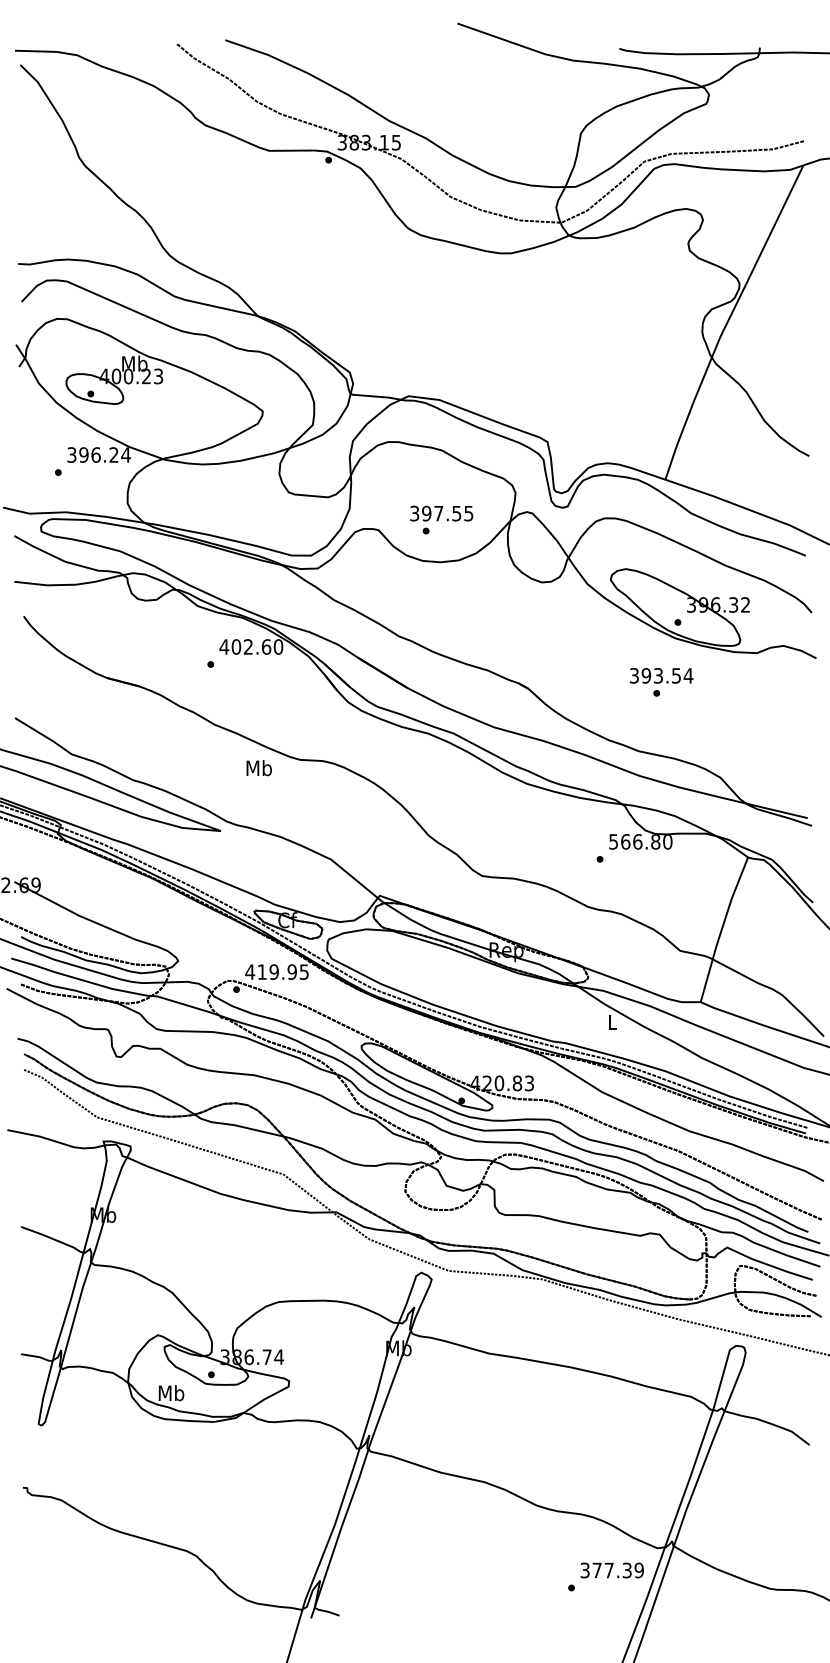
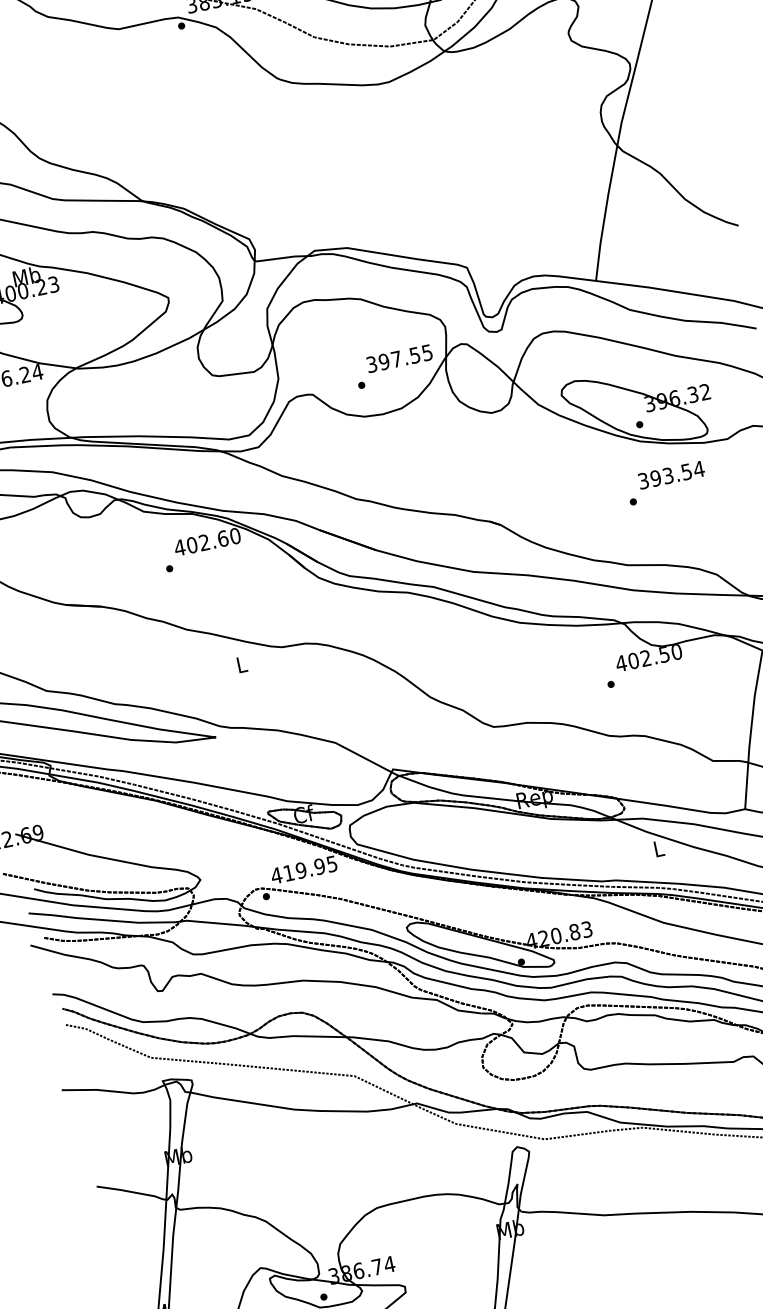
text: (441, 513) -> (399, 358), moved
text: (661, 675) -> (671, 474), moved
text: (258, 768) -> (241, 665), Mb -> L
text: (634, 841) -> (642, 658), 566.80 -> 402.50

